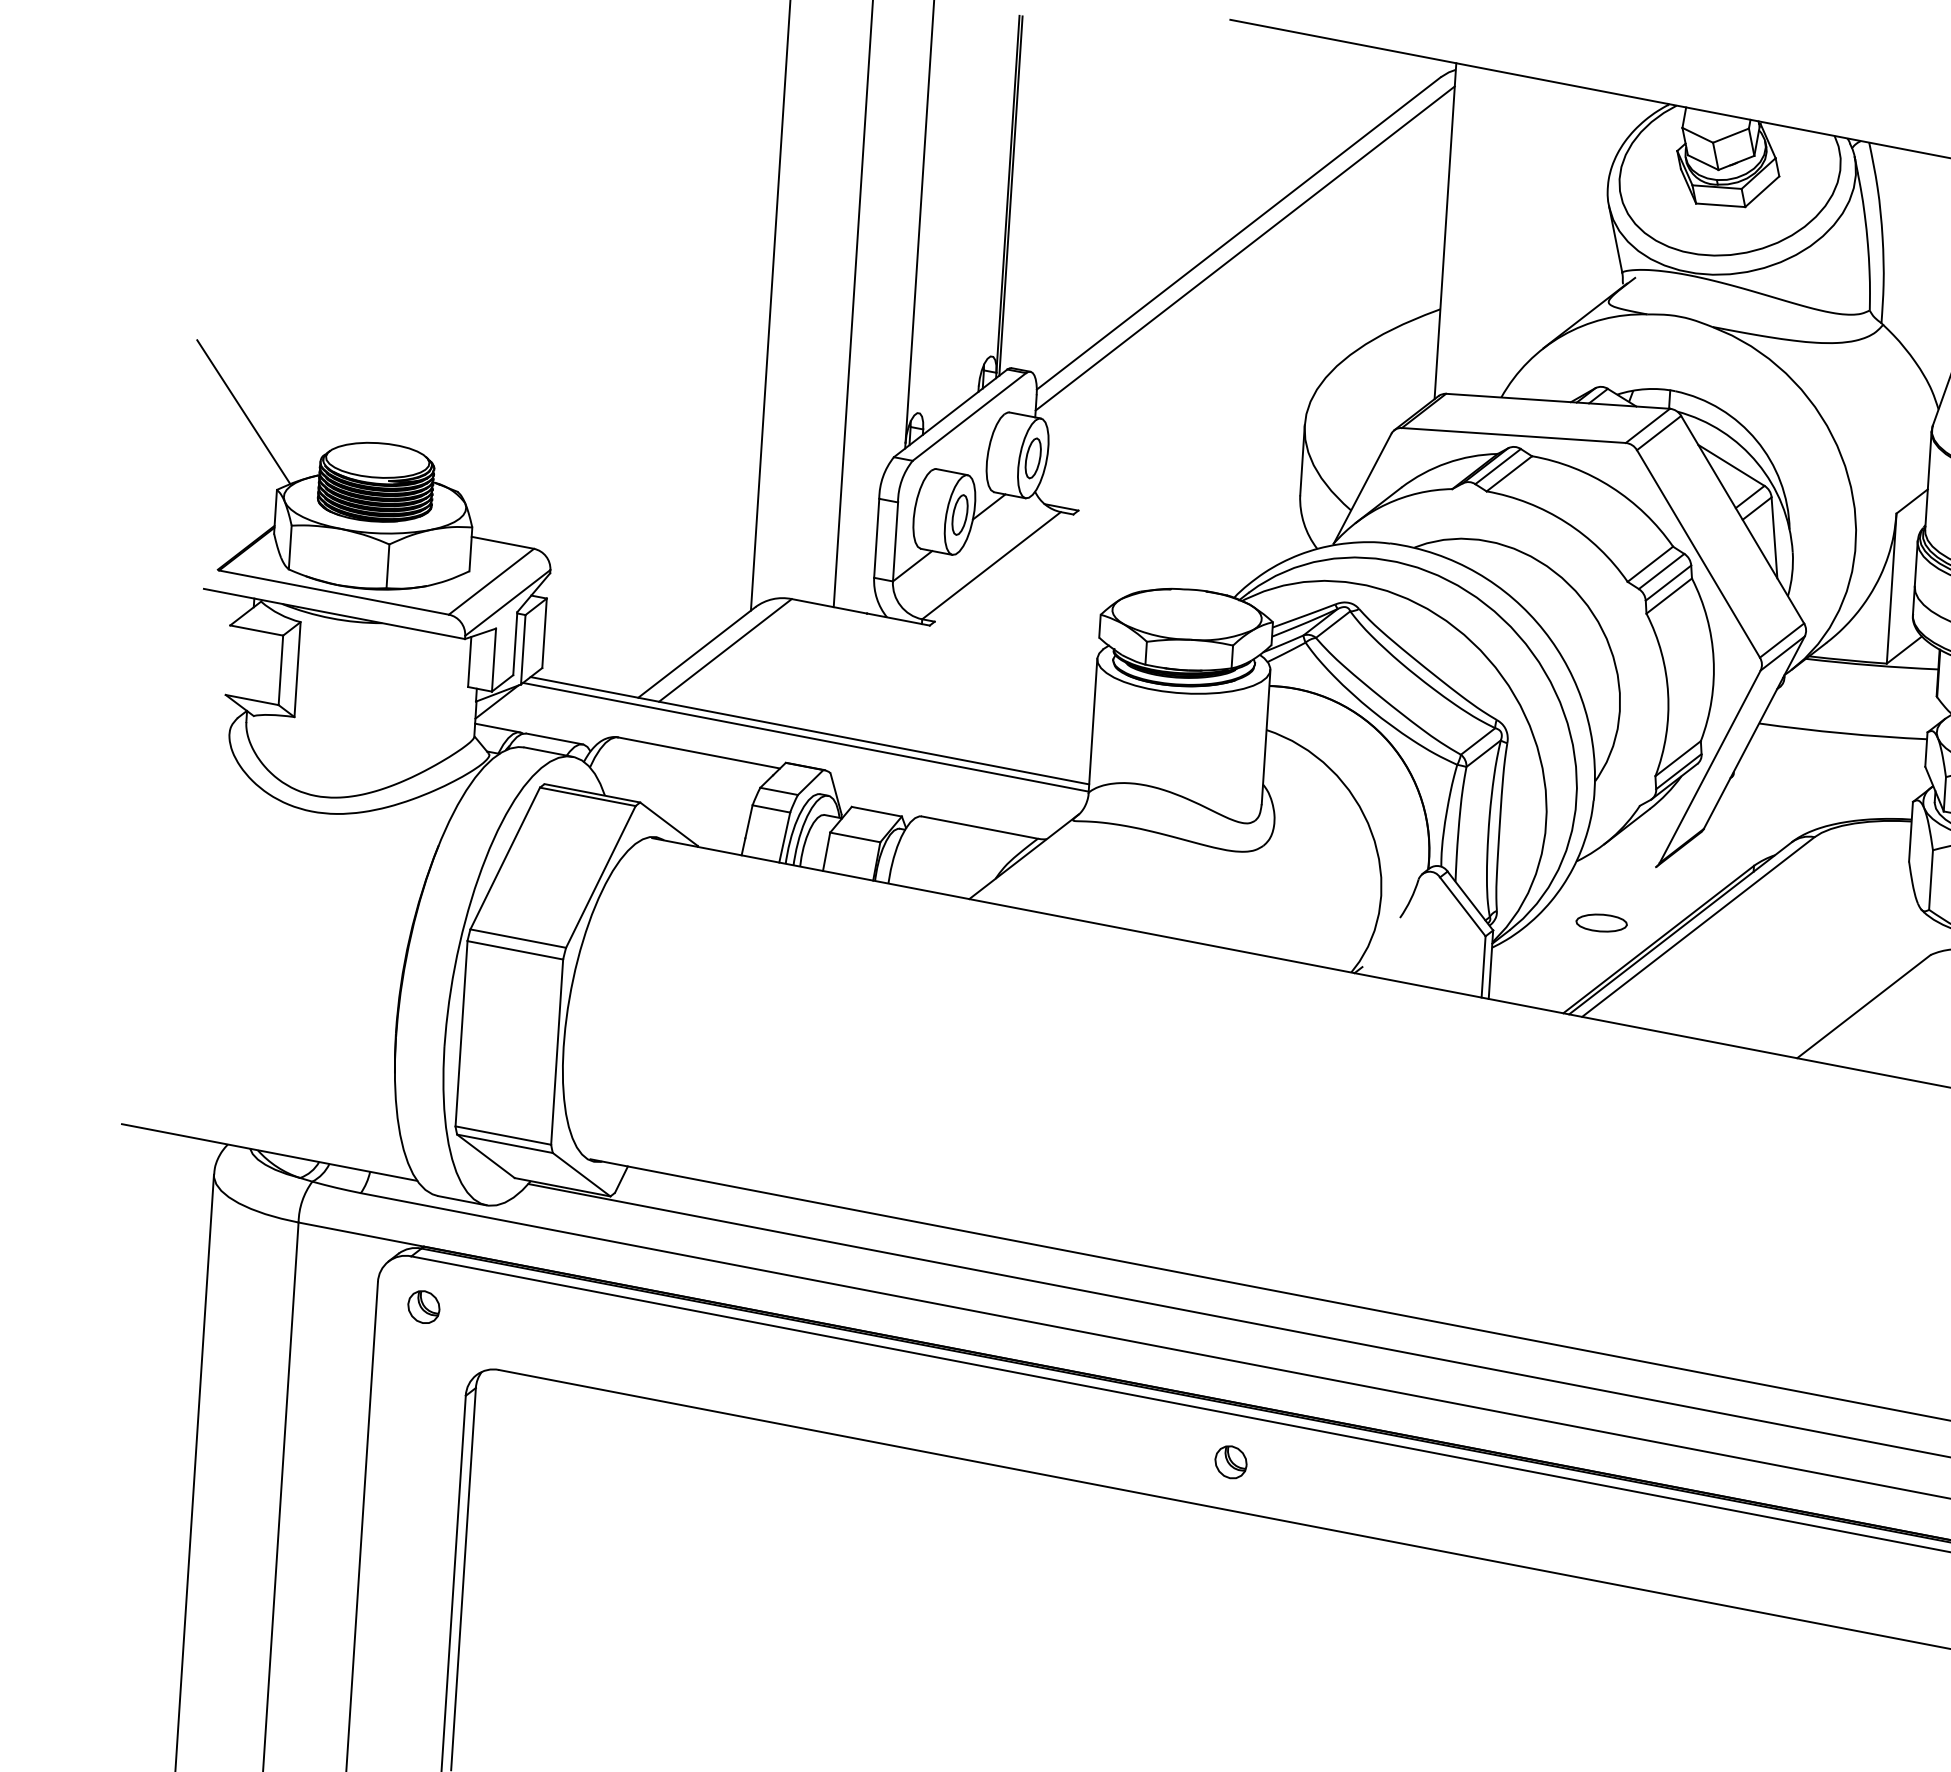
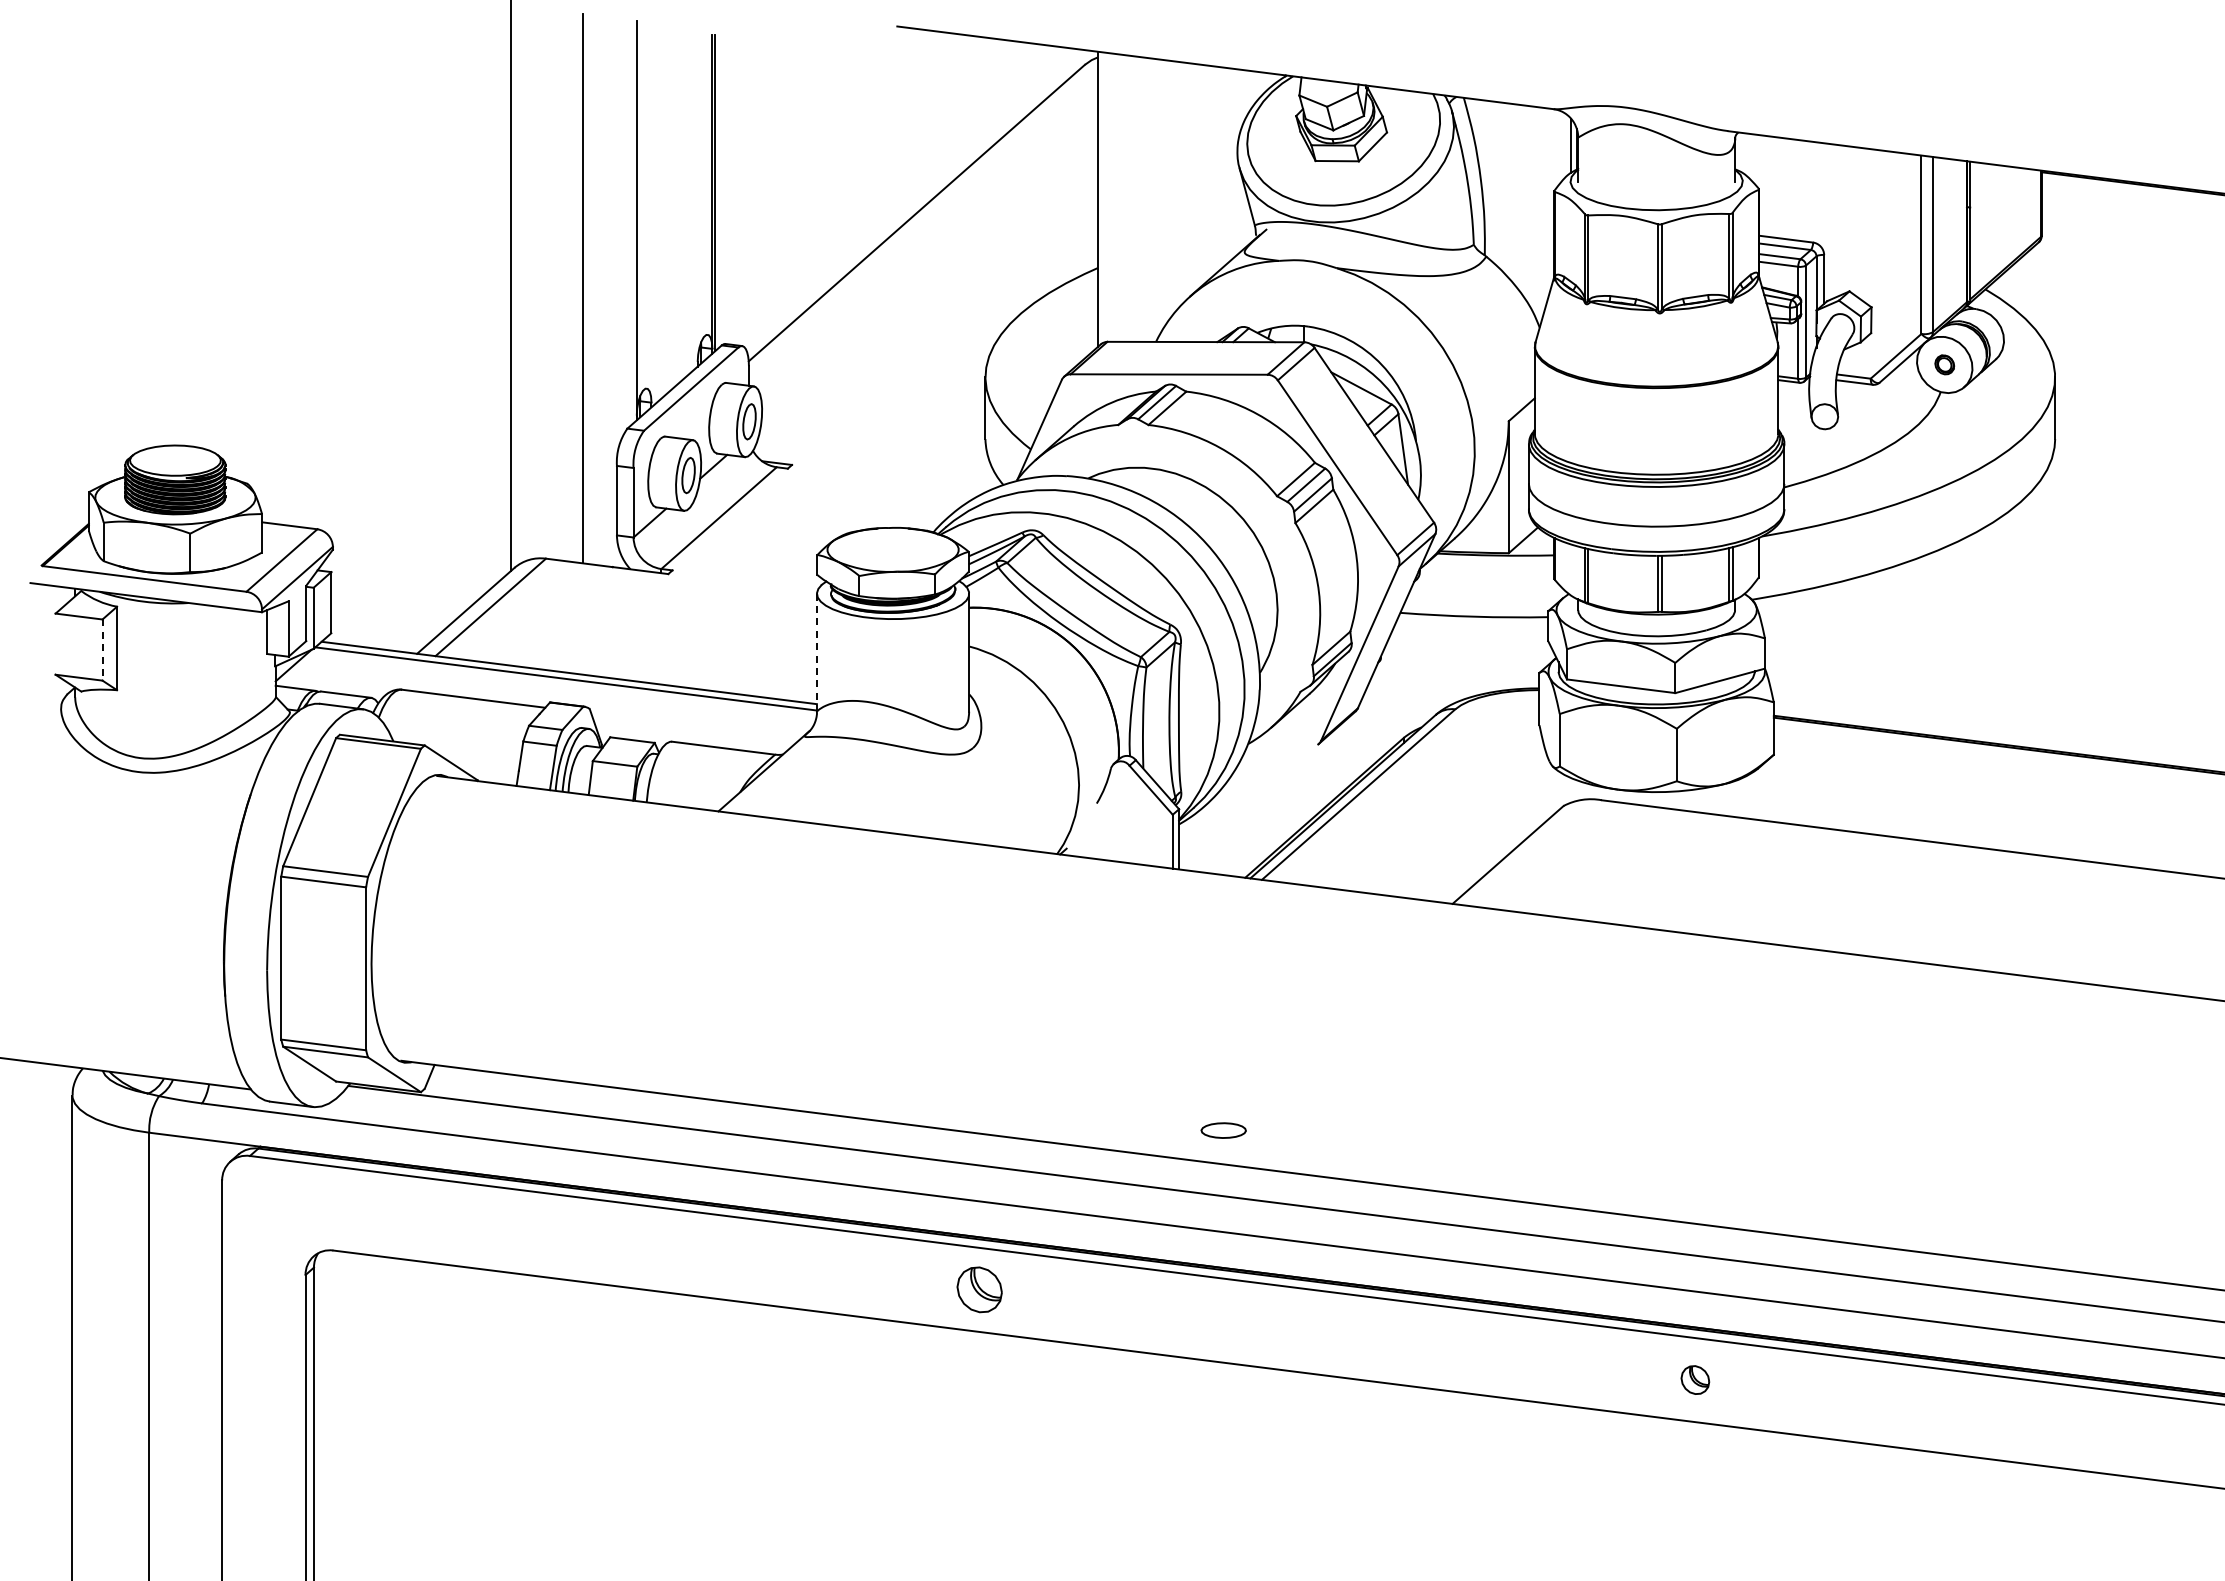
line: (1244, 247) -> (922, 225), removed
line: (243, 411) -> (55, 425), removed
line: (280, 670) -> (102, 650), solid -> dashed
line: (1092, 726) -> (816, 653), solid -> dashed
part: (1601, 922) -> (1223, 1130), moved
part: (423, 1306) -> (263, 1199), removed
part: (1230, 1461) -> (979, 1289), size x1.6

